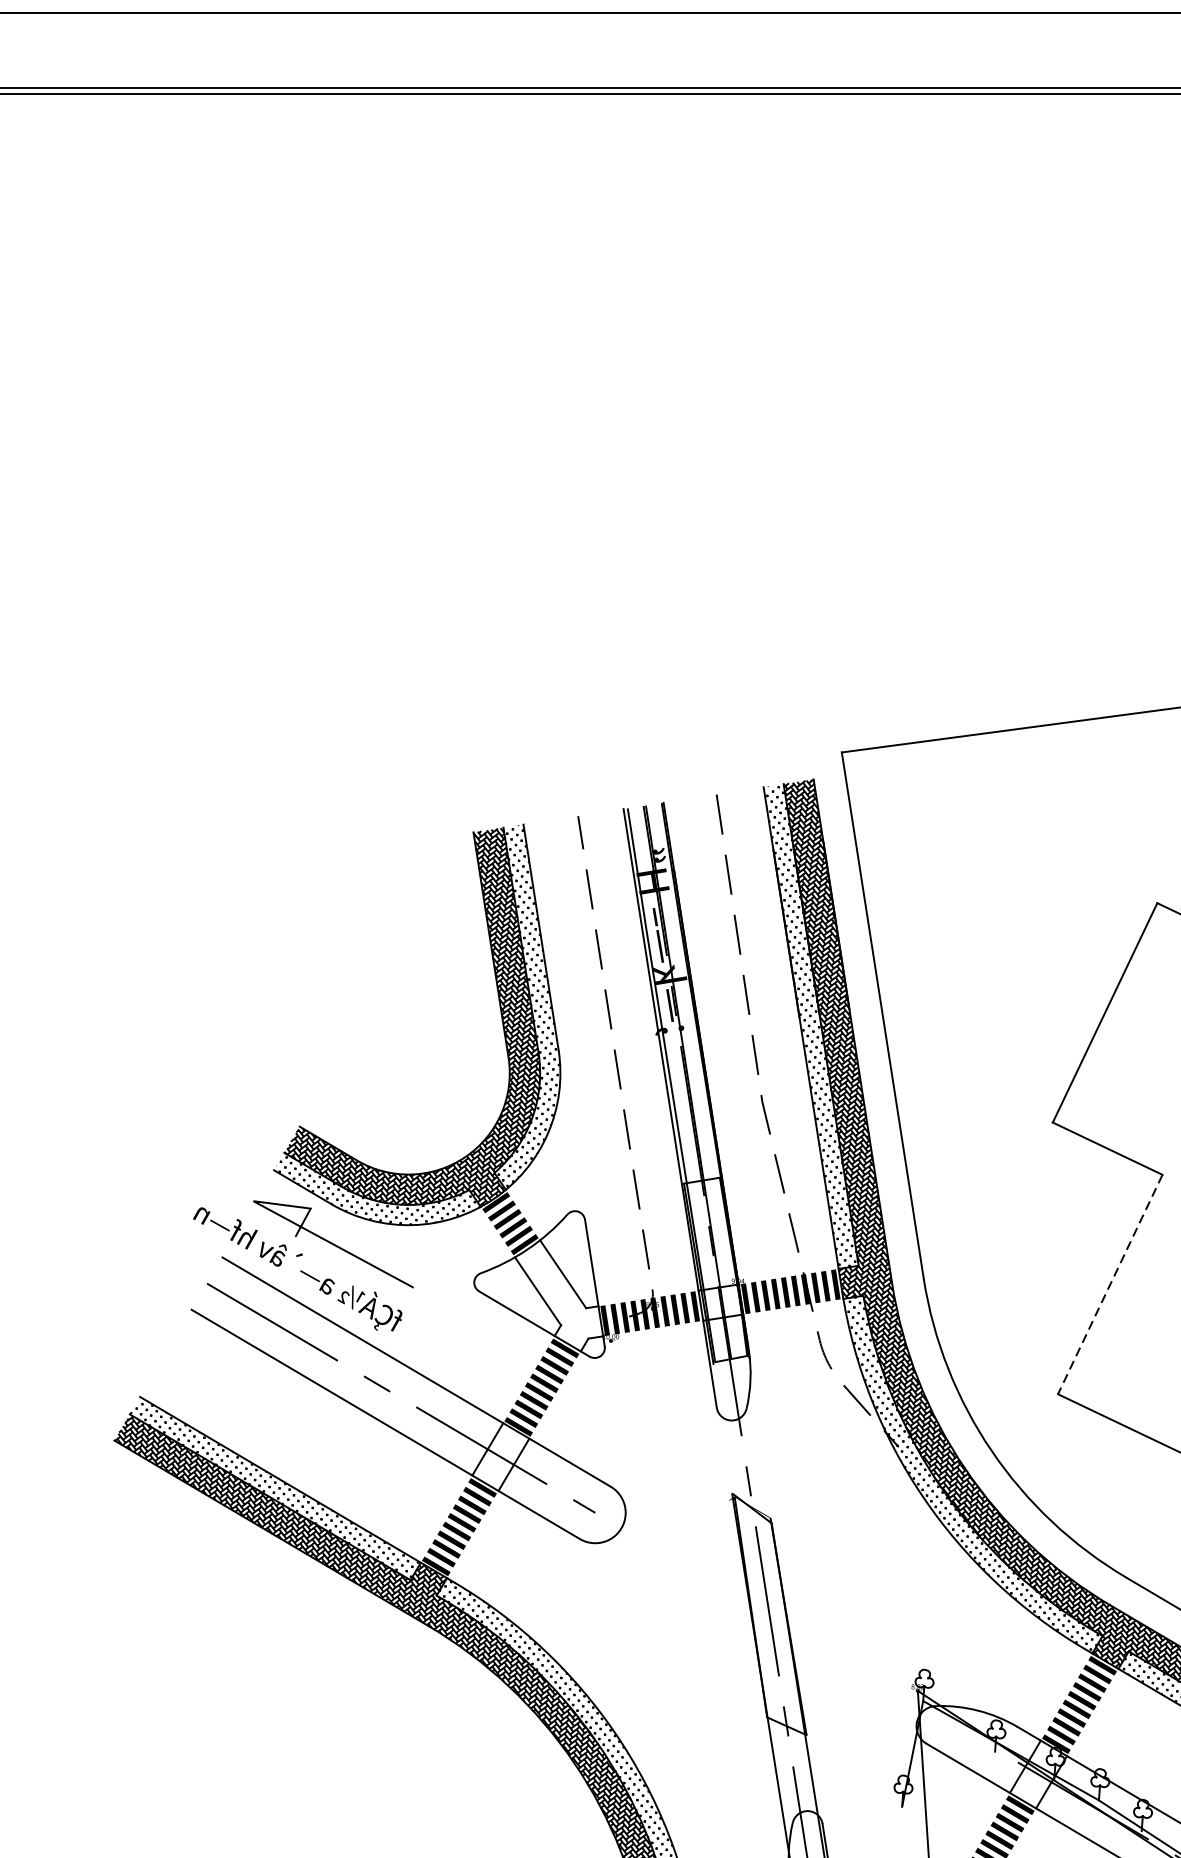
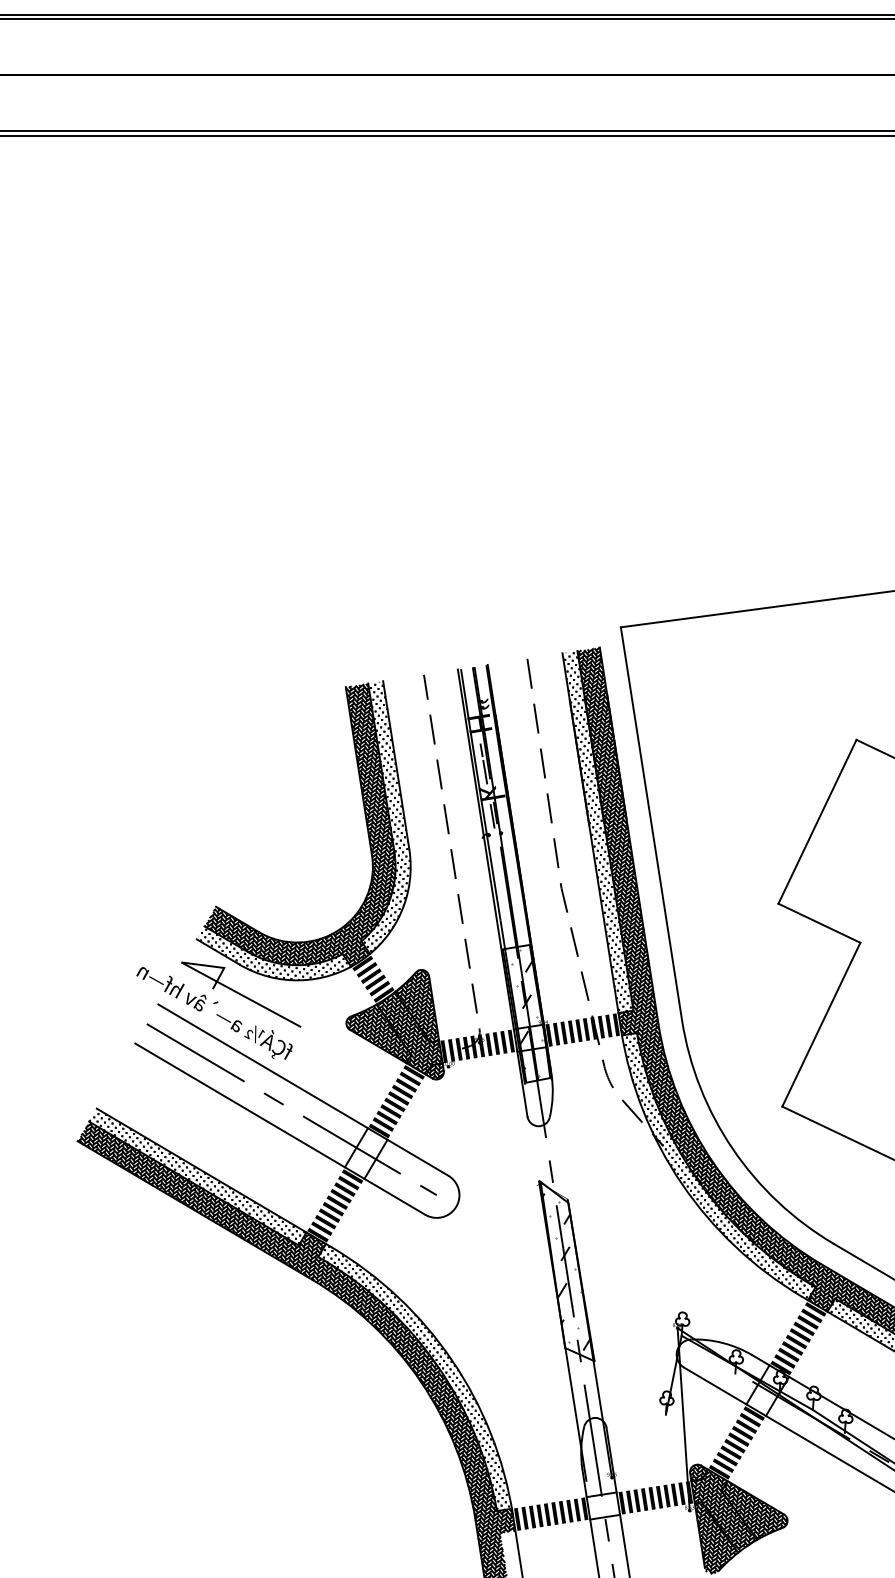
hatch: (719, 1268) -> (529, 1012), added
hatch: (538, 1284) -> (394, 1024), added
line: (1110, 1284) -> (821, 1024), dashed -> solid
hatch: (769, 1614) -> (566, 1271), added

